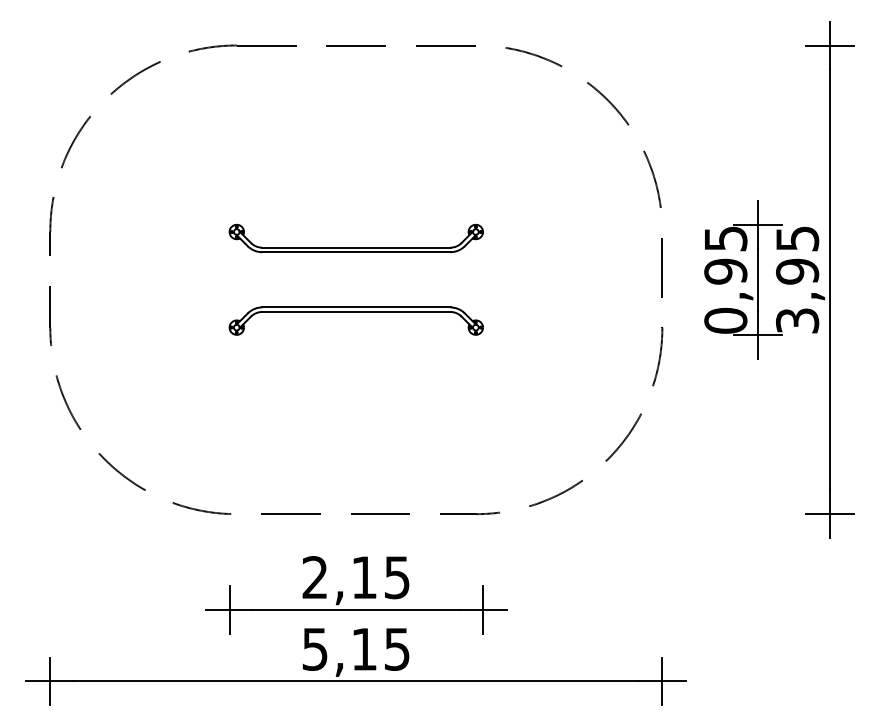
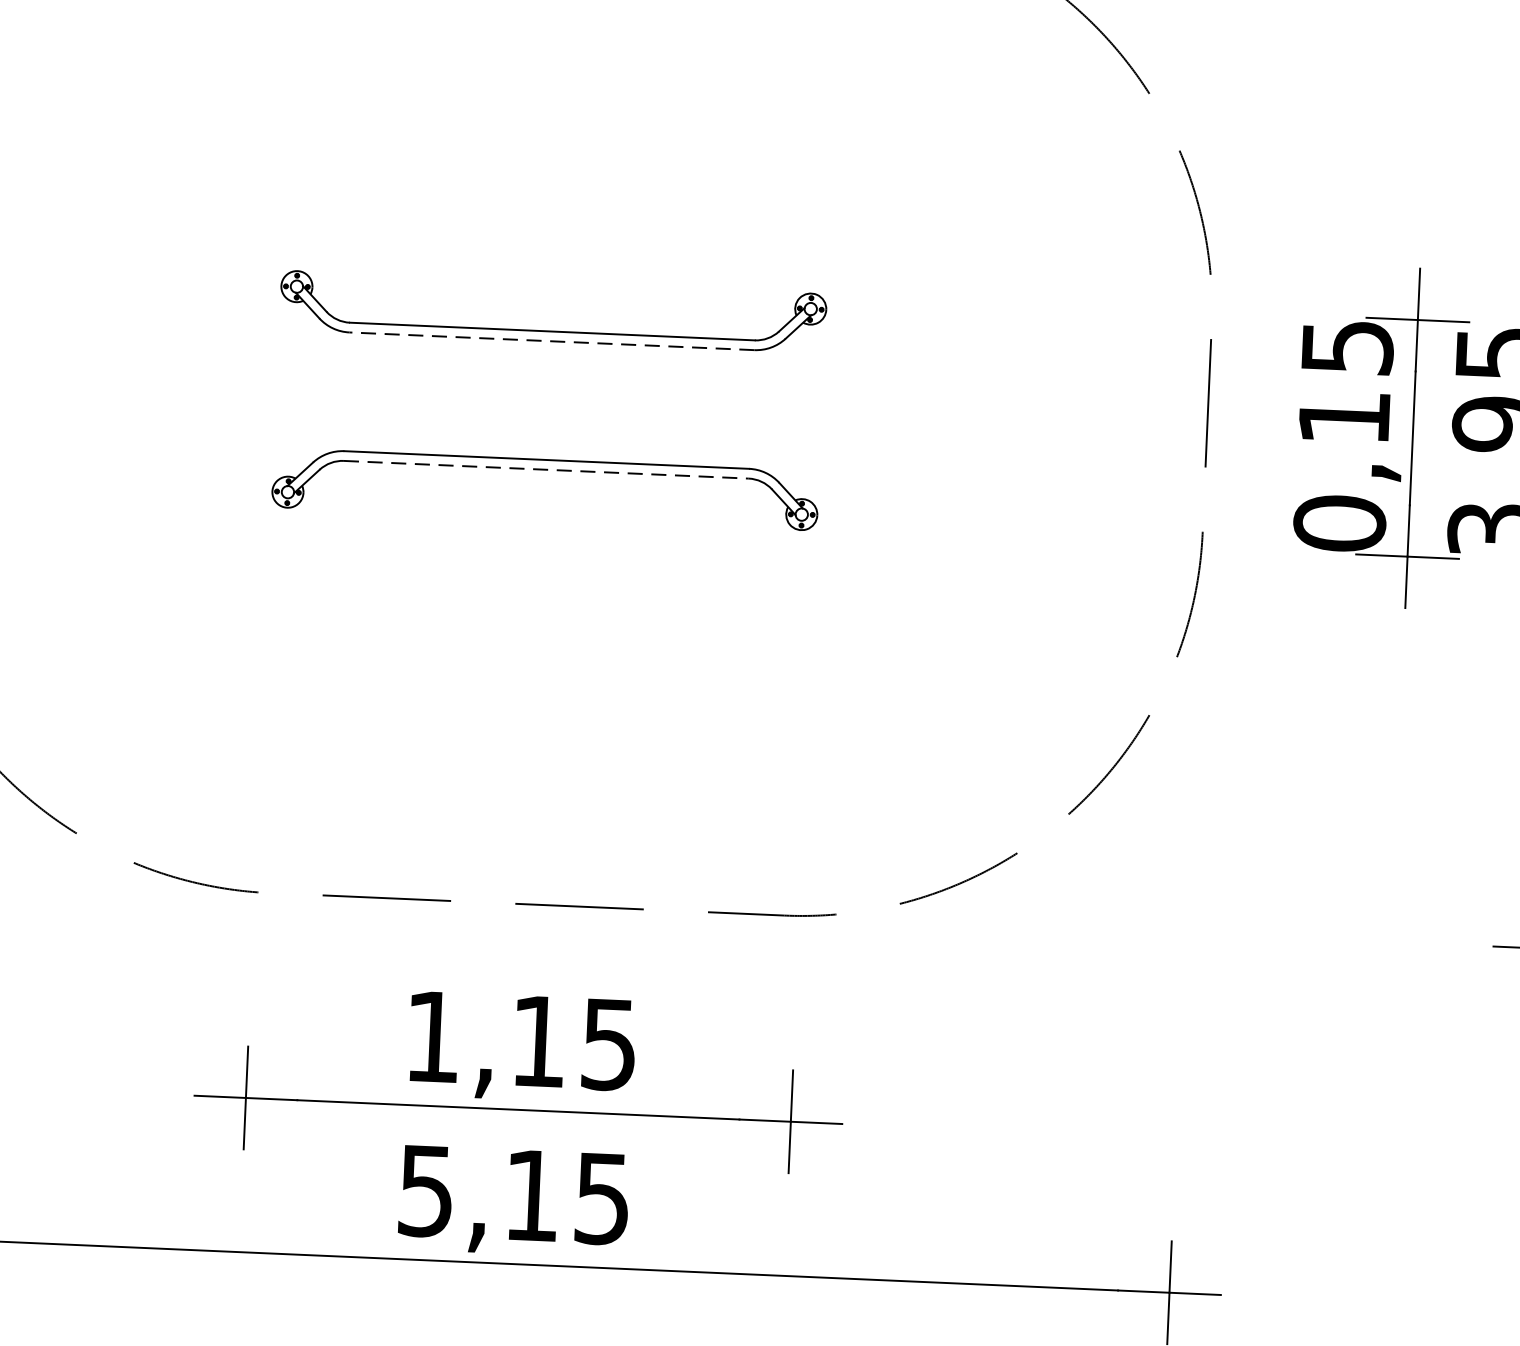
line: (355, 252) -> (550, 341), solid -> dashed
text: (725, 271) -> (1343, 417), 0,95 -> 0,15
line: (356, 311) -> (546, 468), solid -> dashed
text: (314, 577) -> (431, 1036), 2,15 -> 1,15

